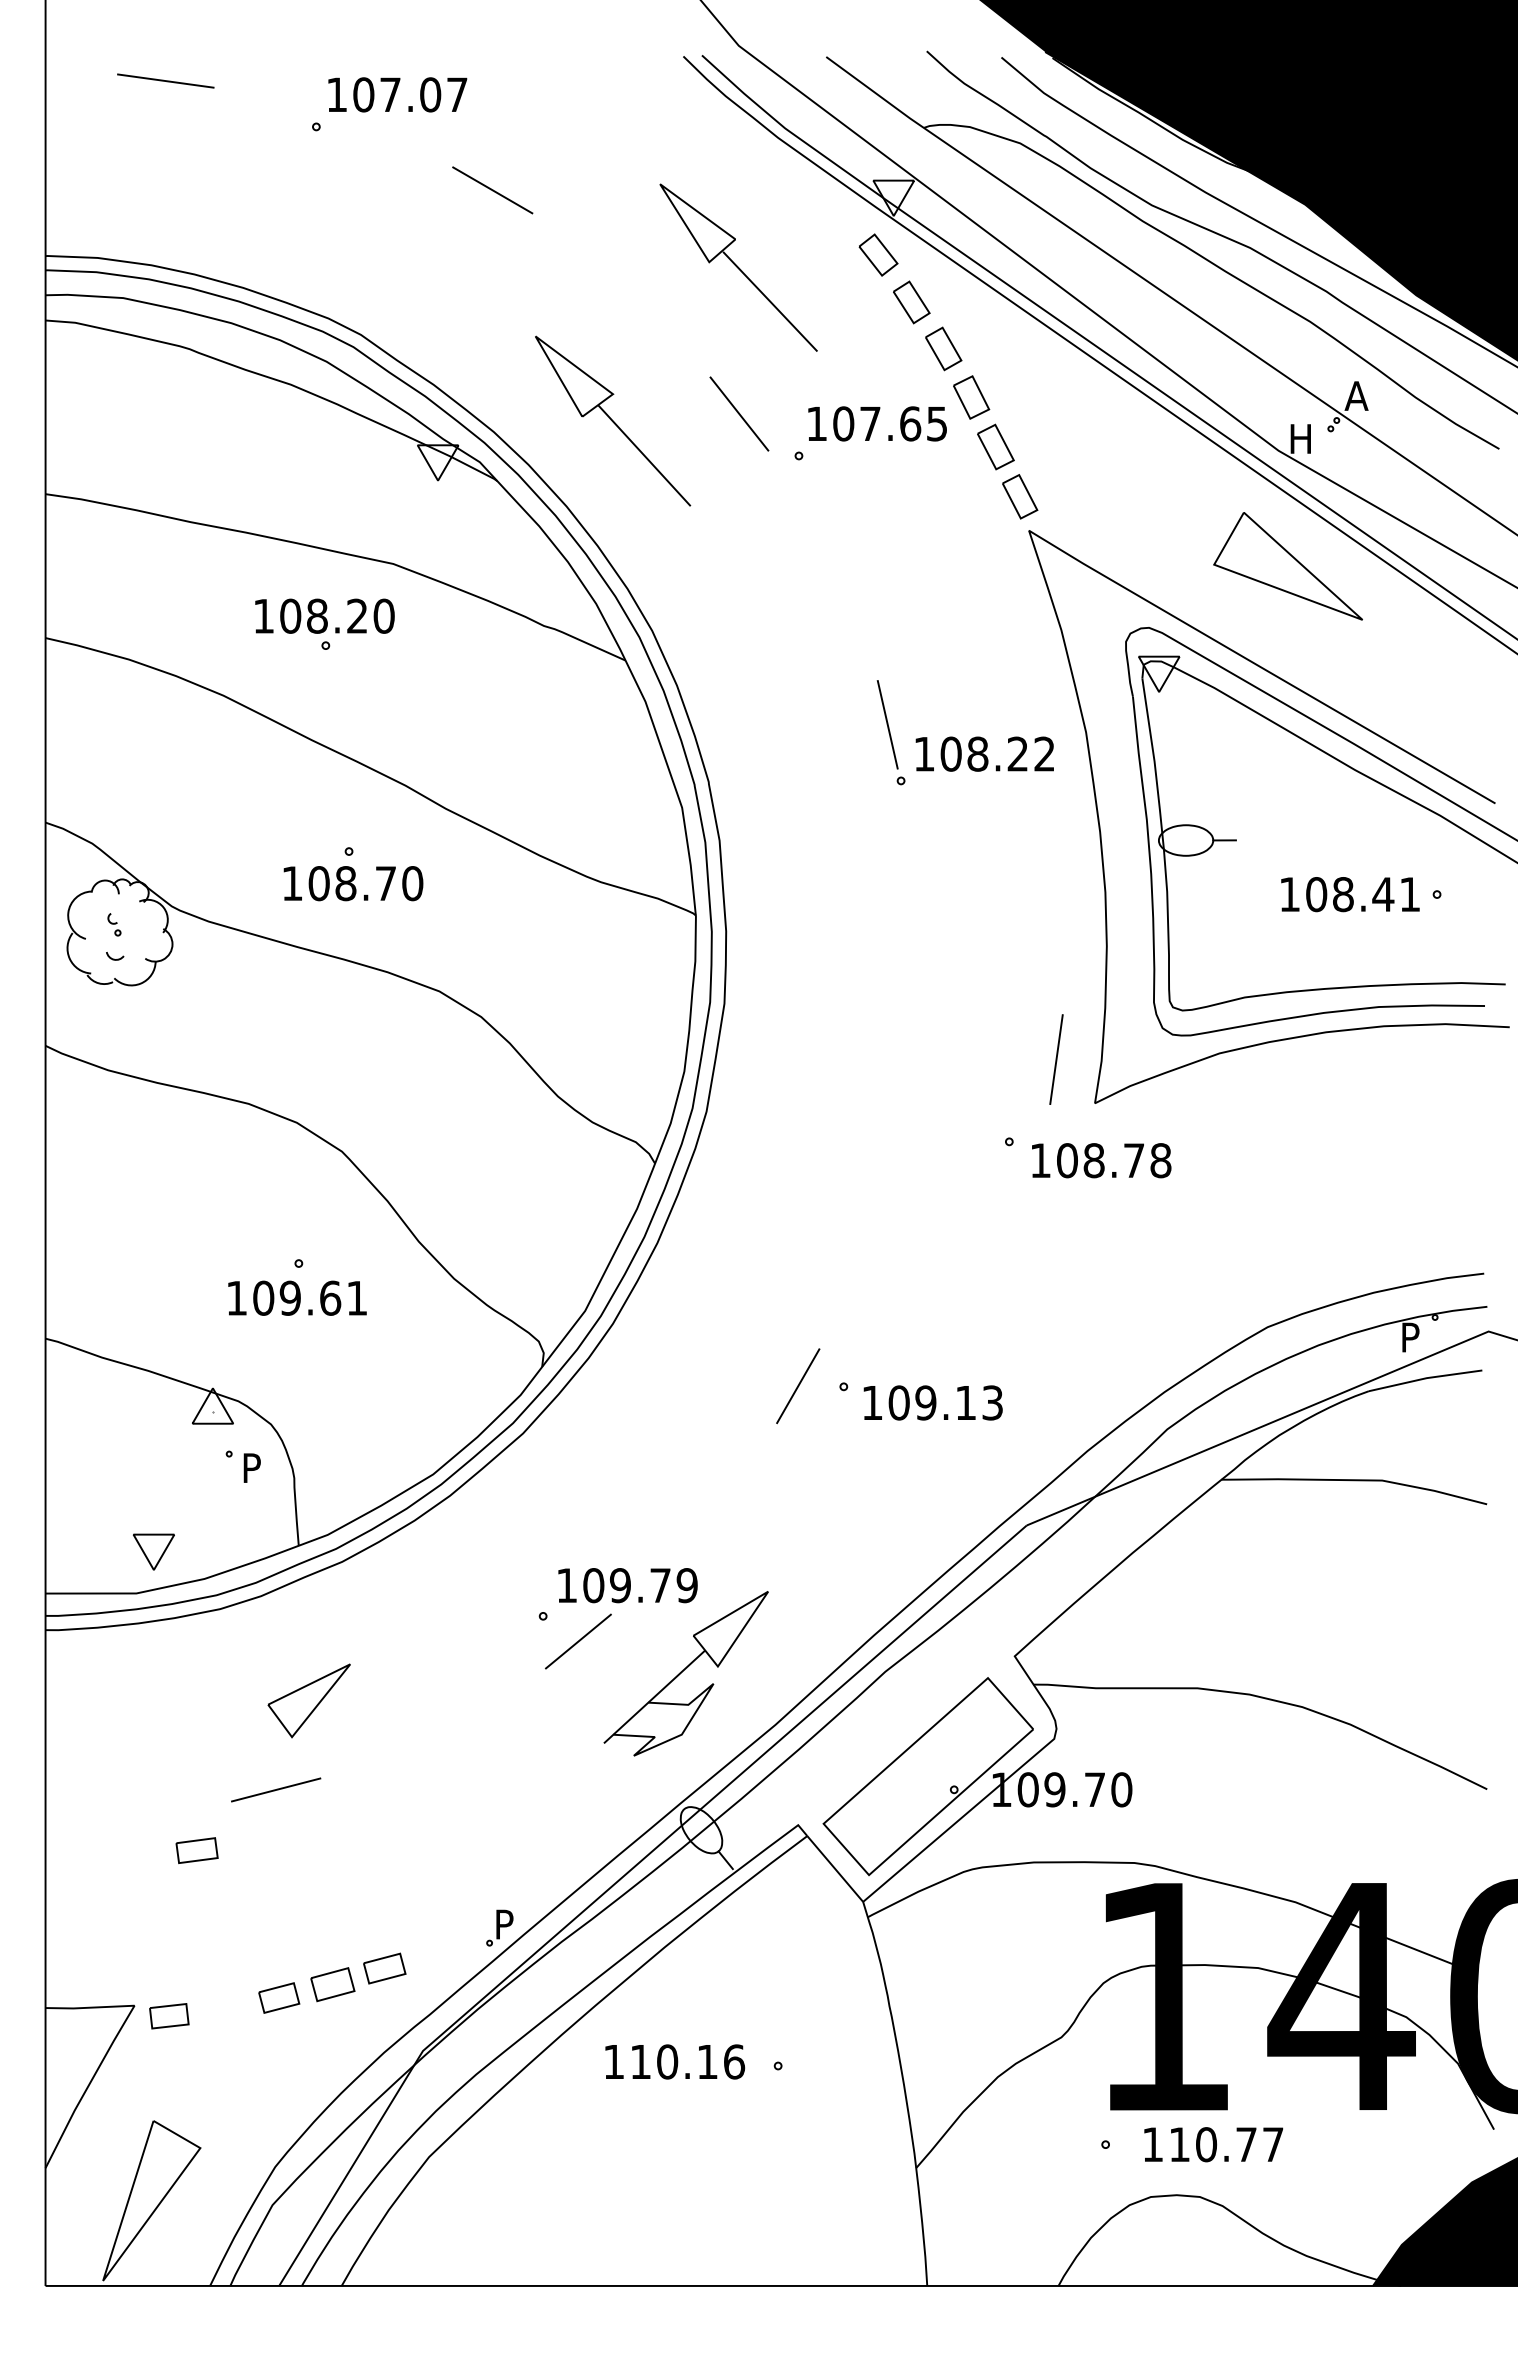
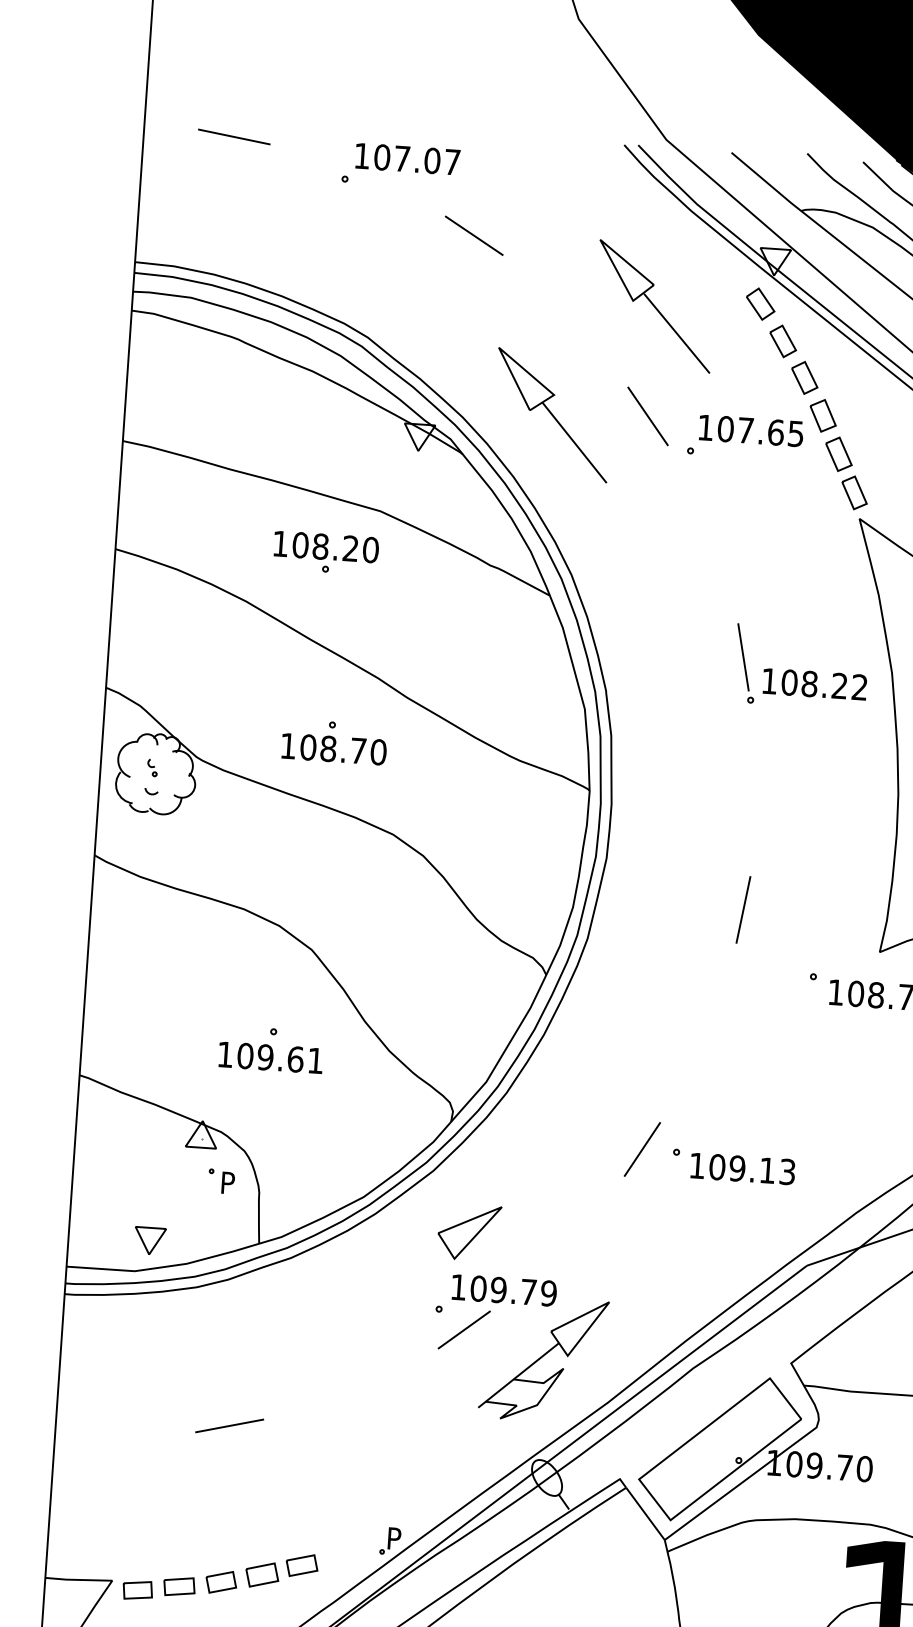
line: (1056, 1059) -> (743, 909), moved
part: (308, 1700) -> (468, 1232), moved
part: (196, 1850) -> (179, 1586), moved

